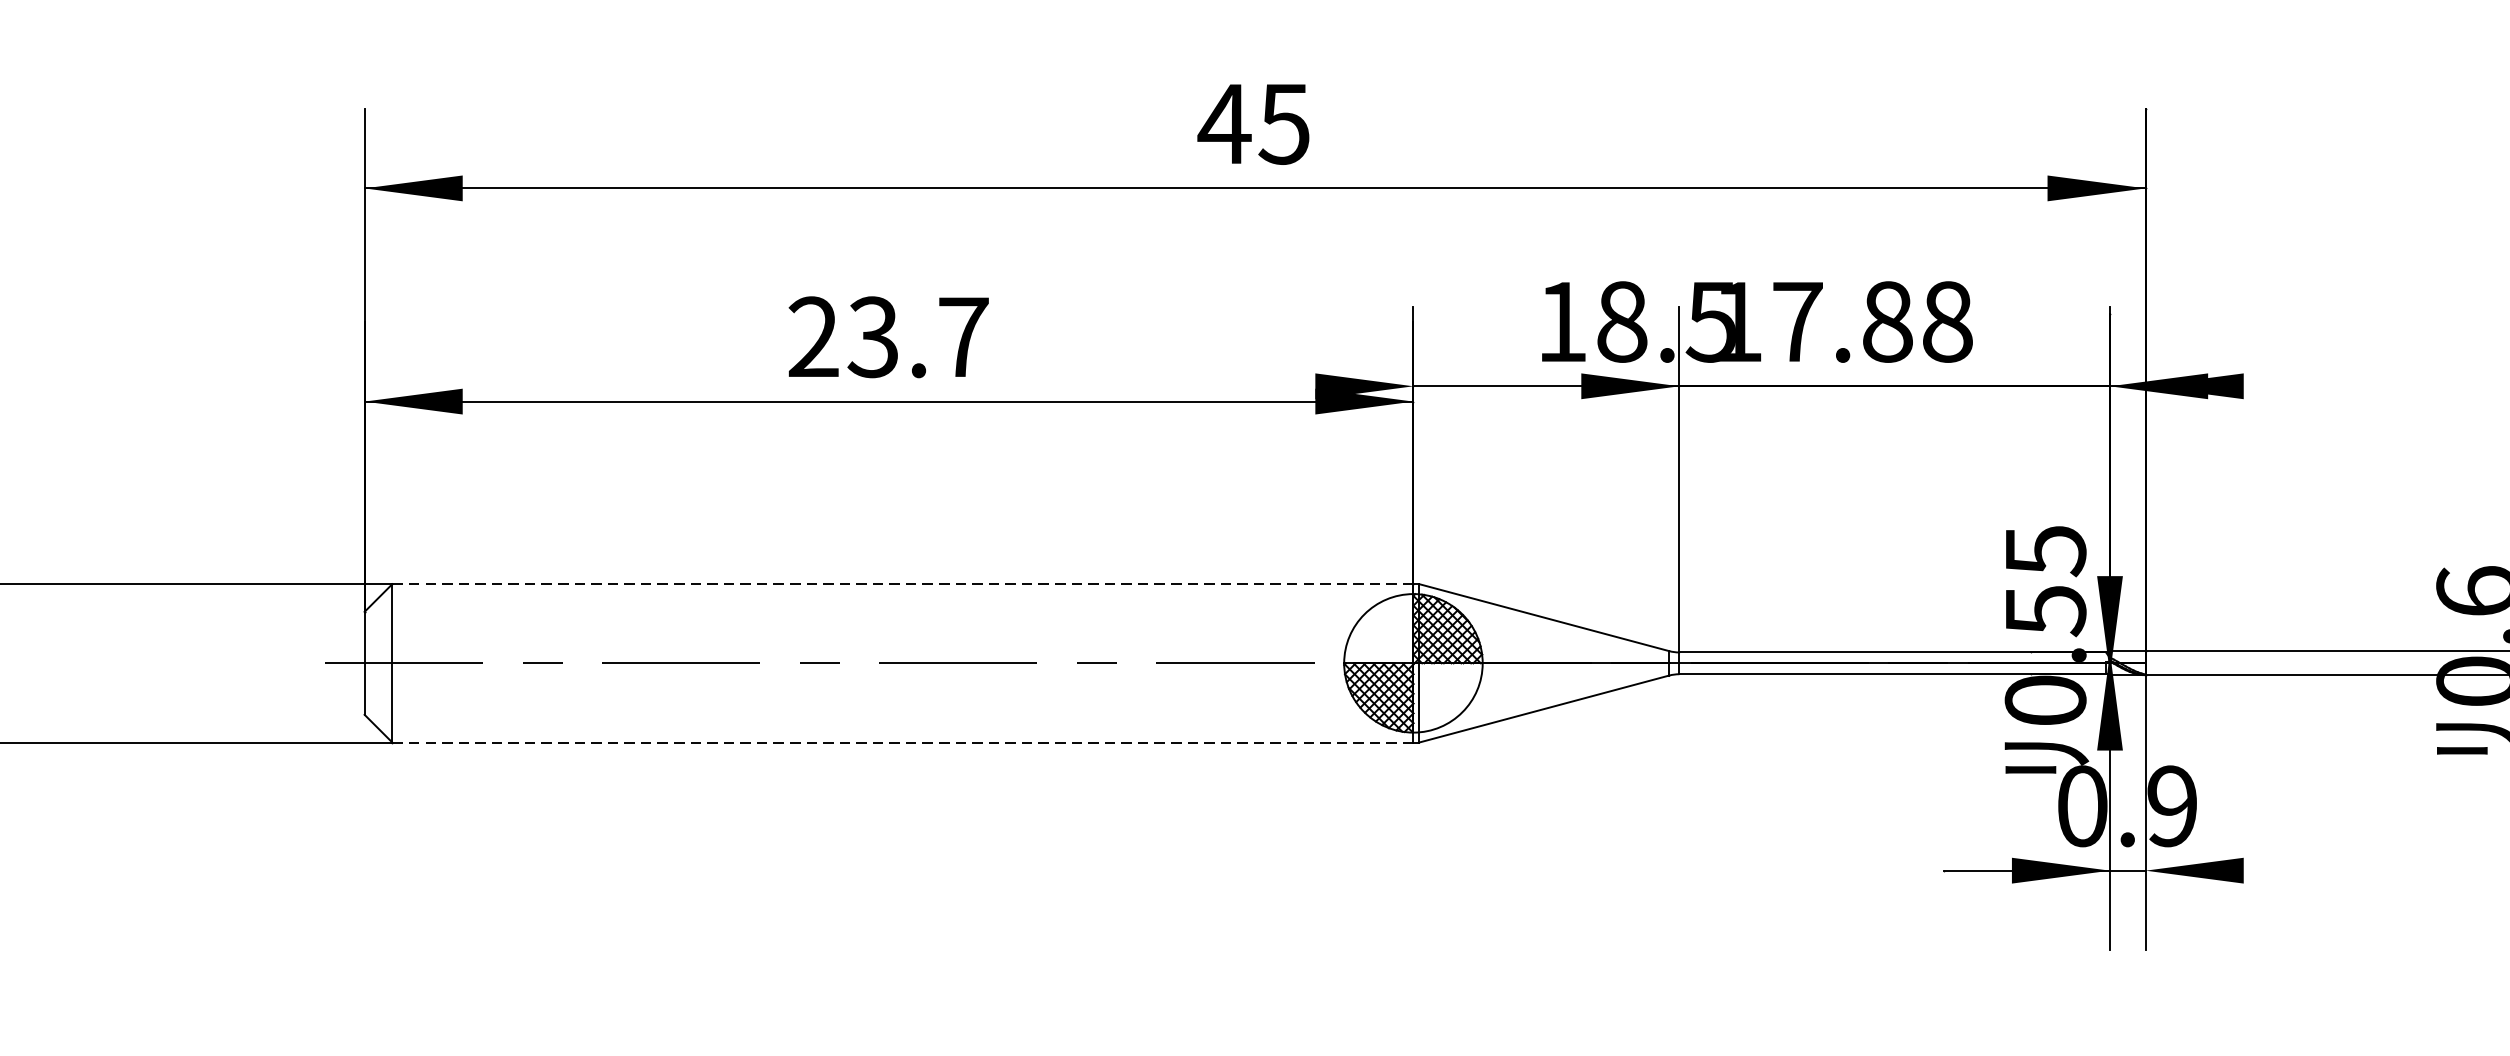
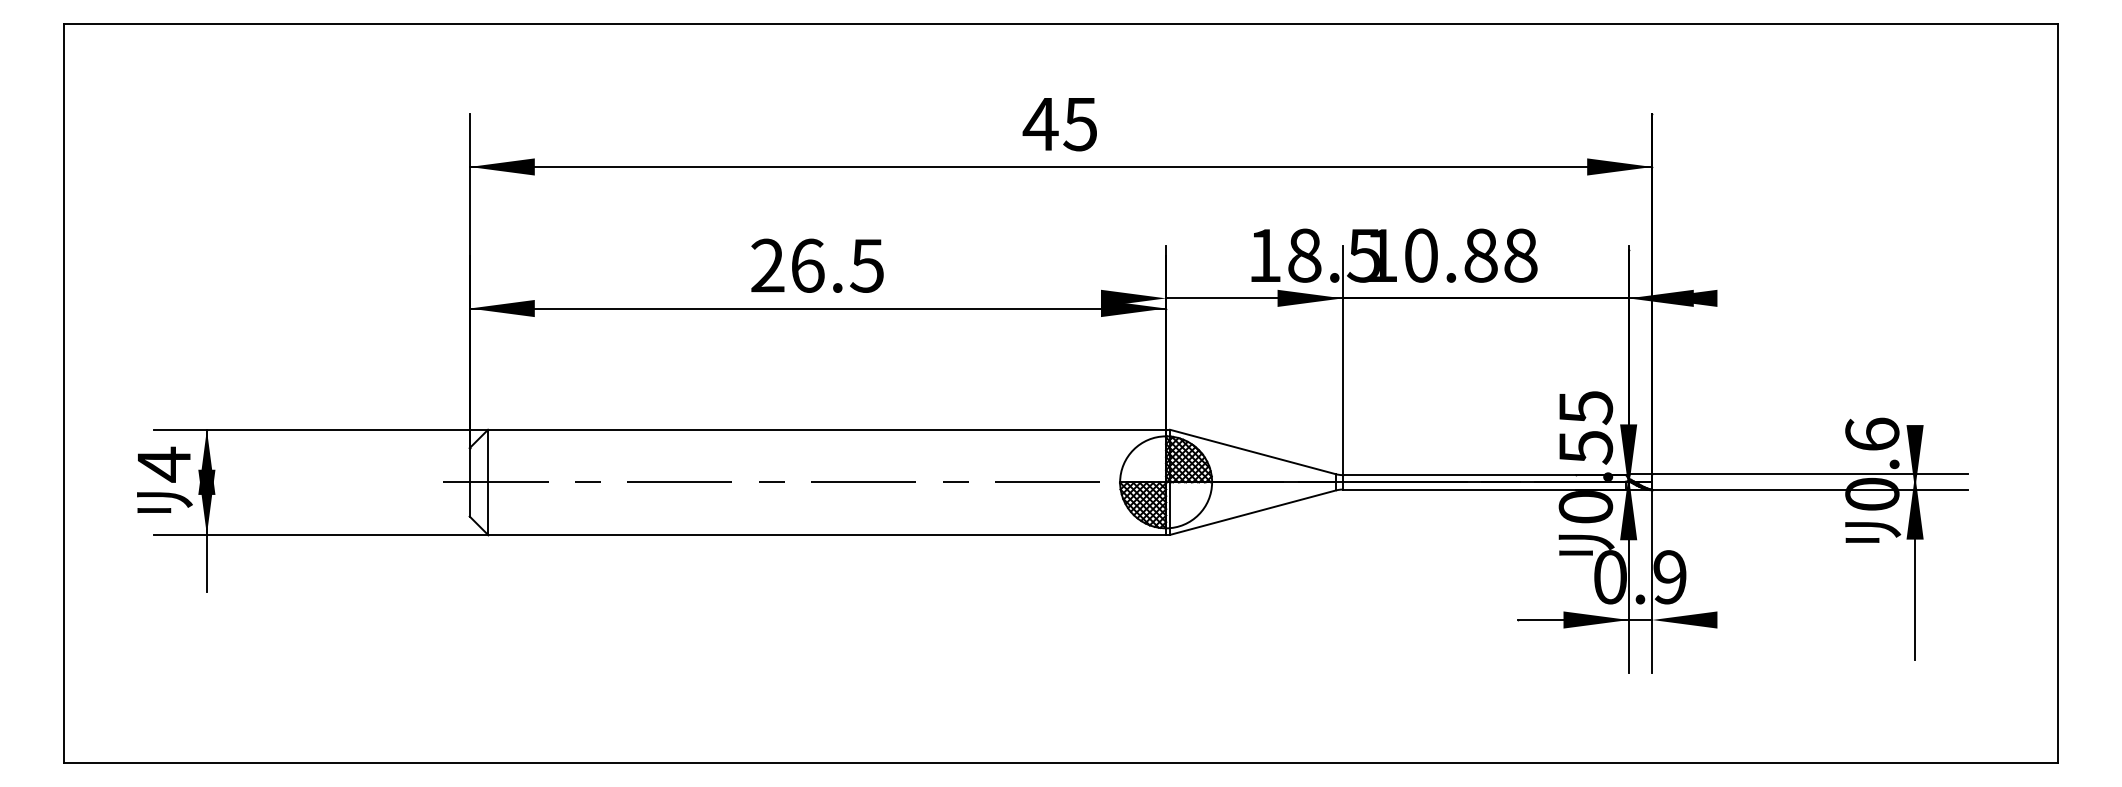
text: (1798, 321) -> (1421, 255), 17.88 -> 10.88
text: (918, 336) -> (837, 265), 23.7 -> 26.5
line: (901, 583) -> (826, 429), dashed -> solid
line: (901, 741) -> (826, 534), dashed -> solid

